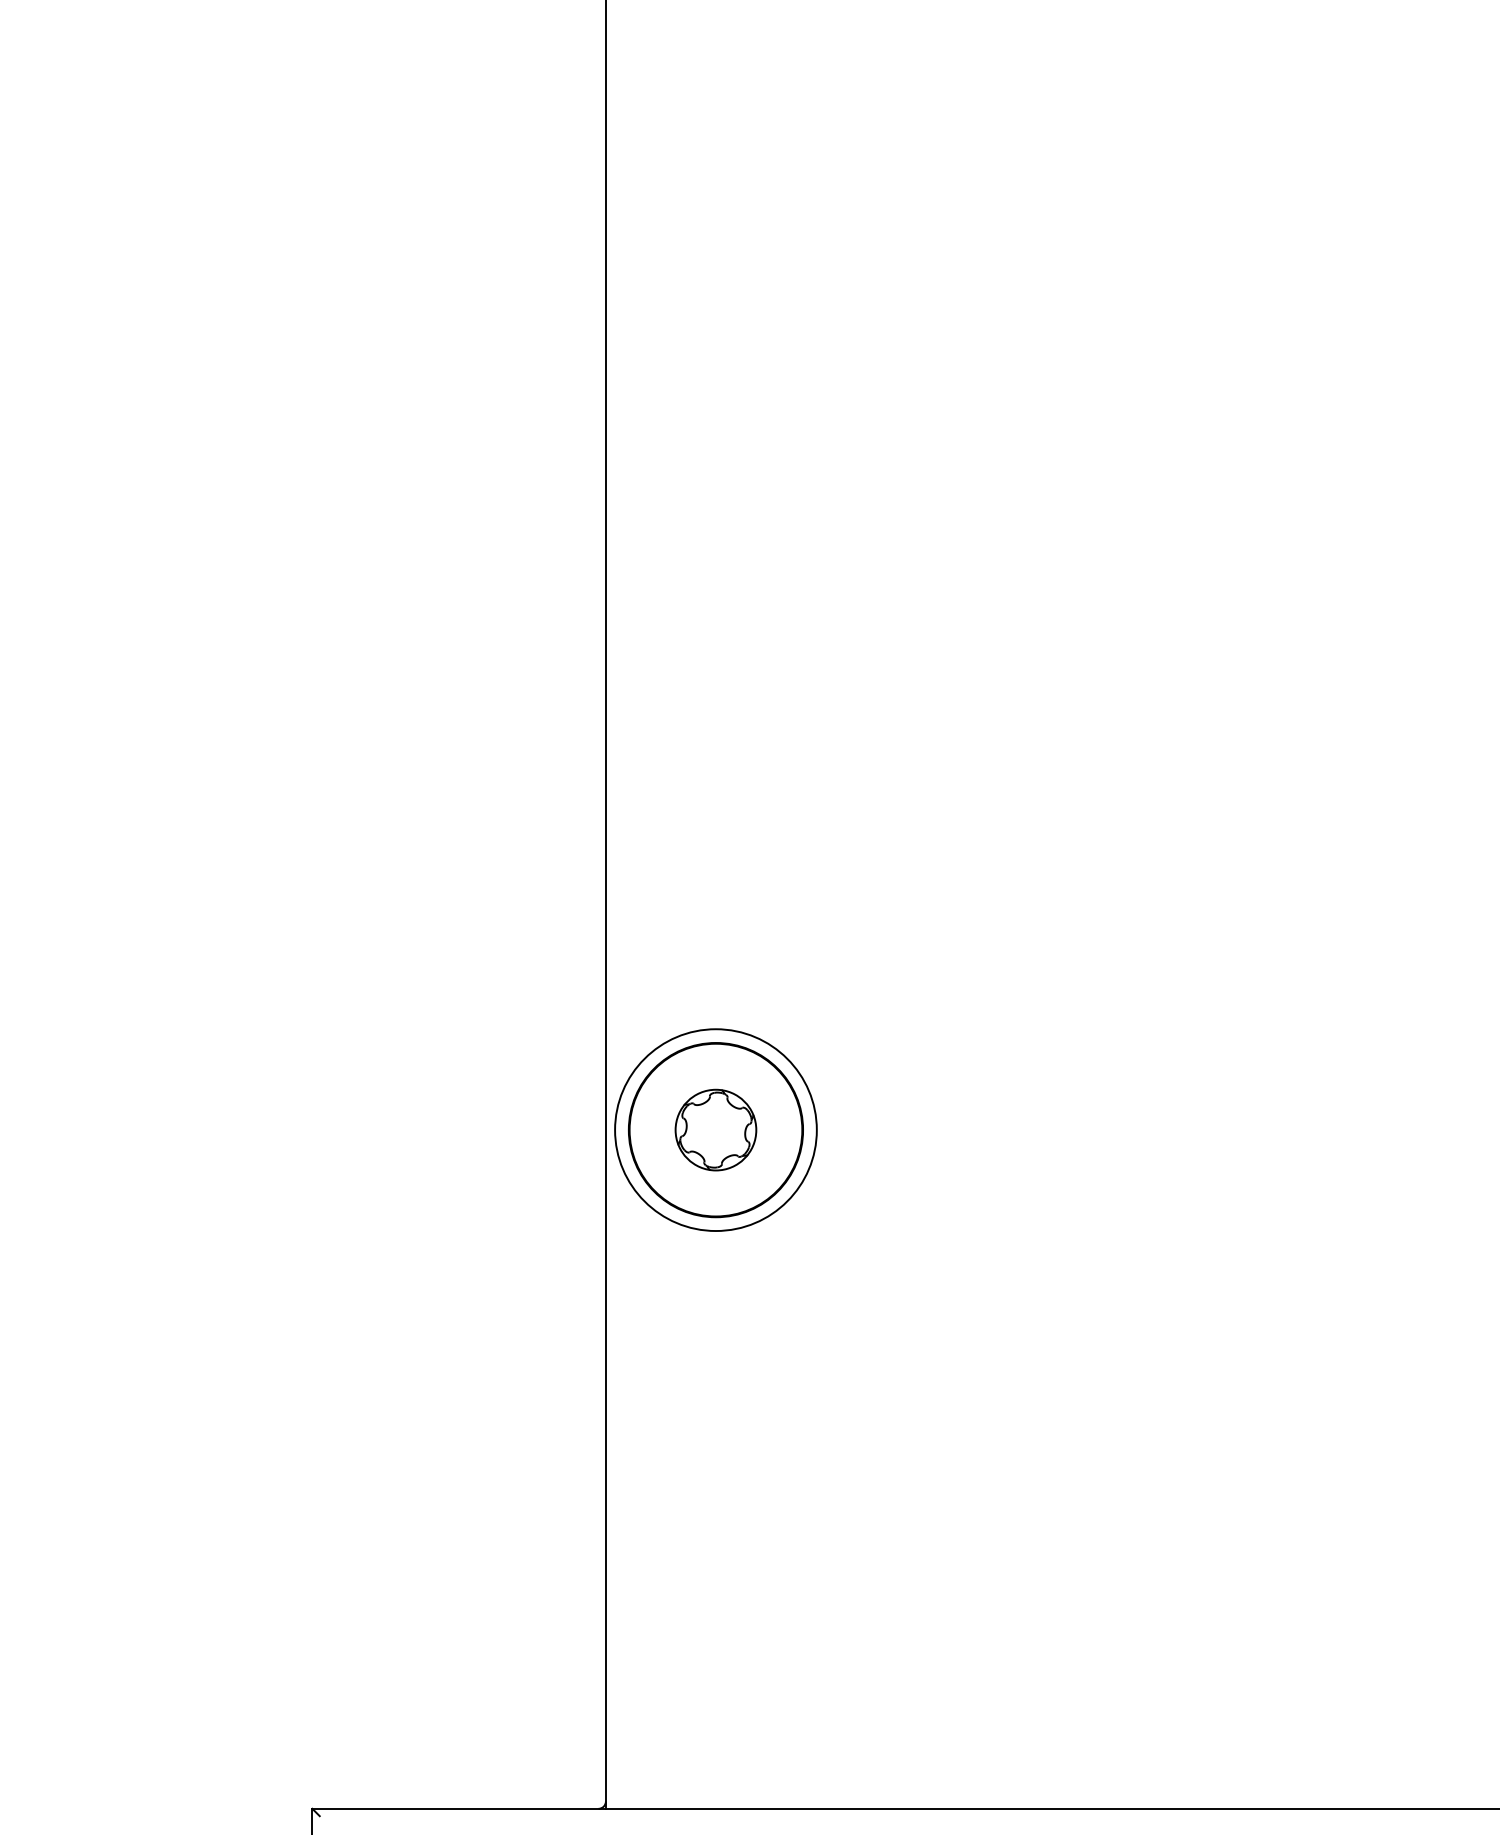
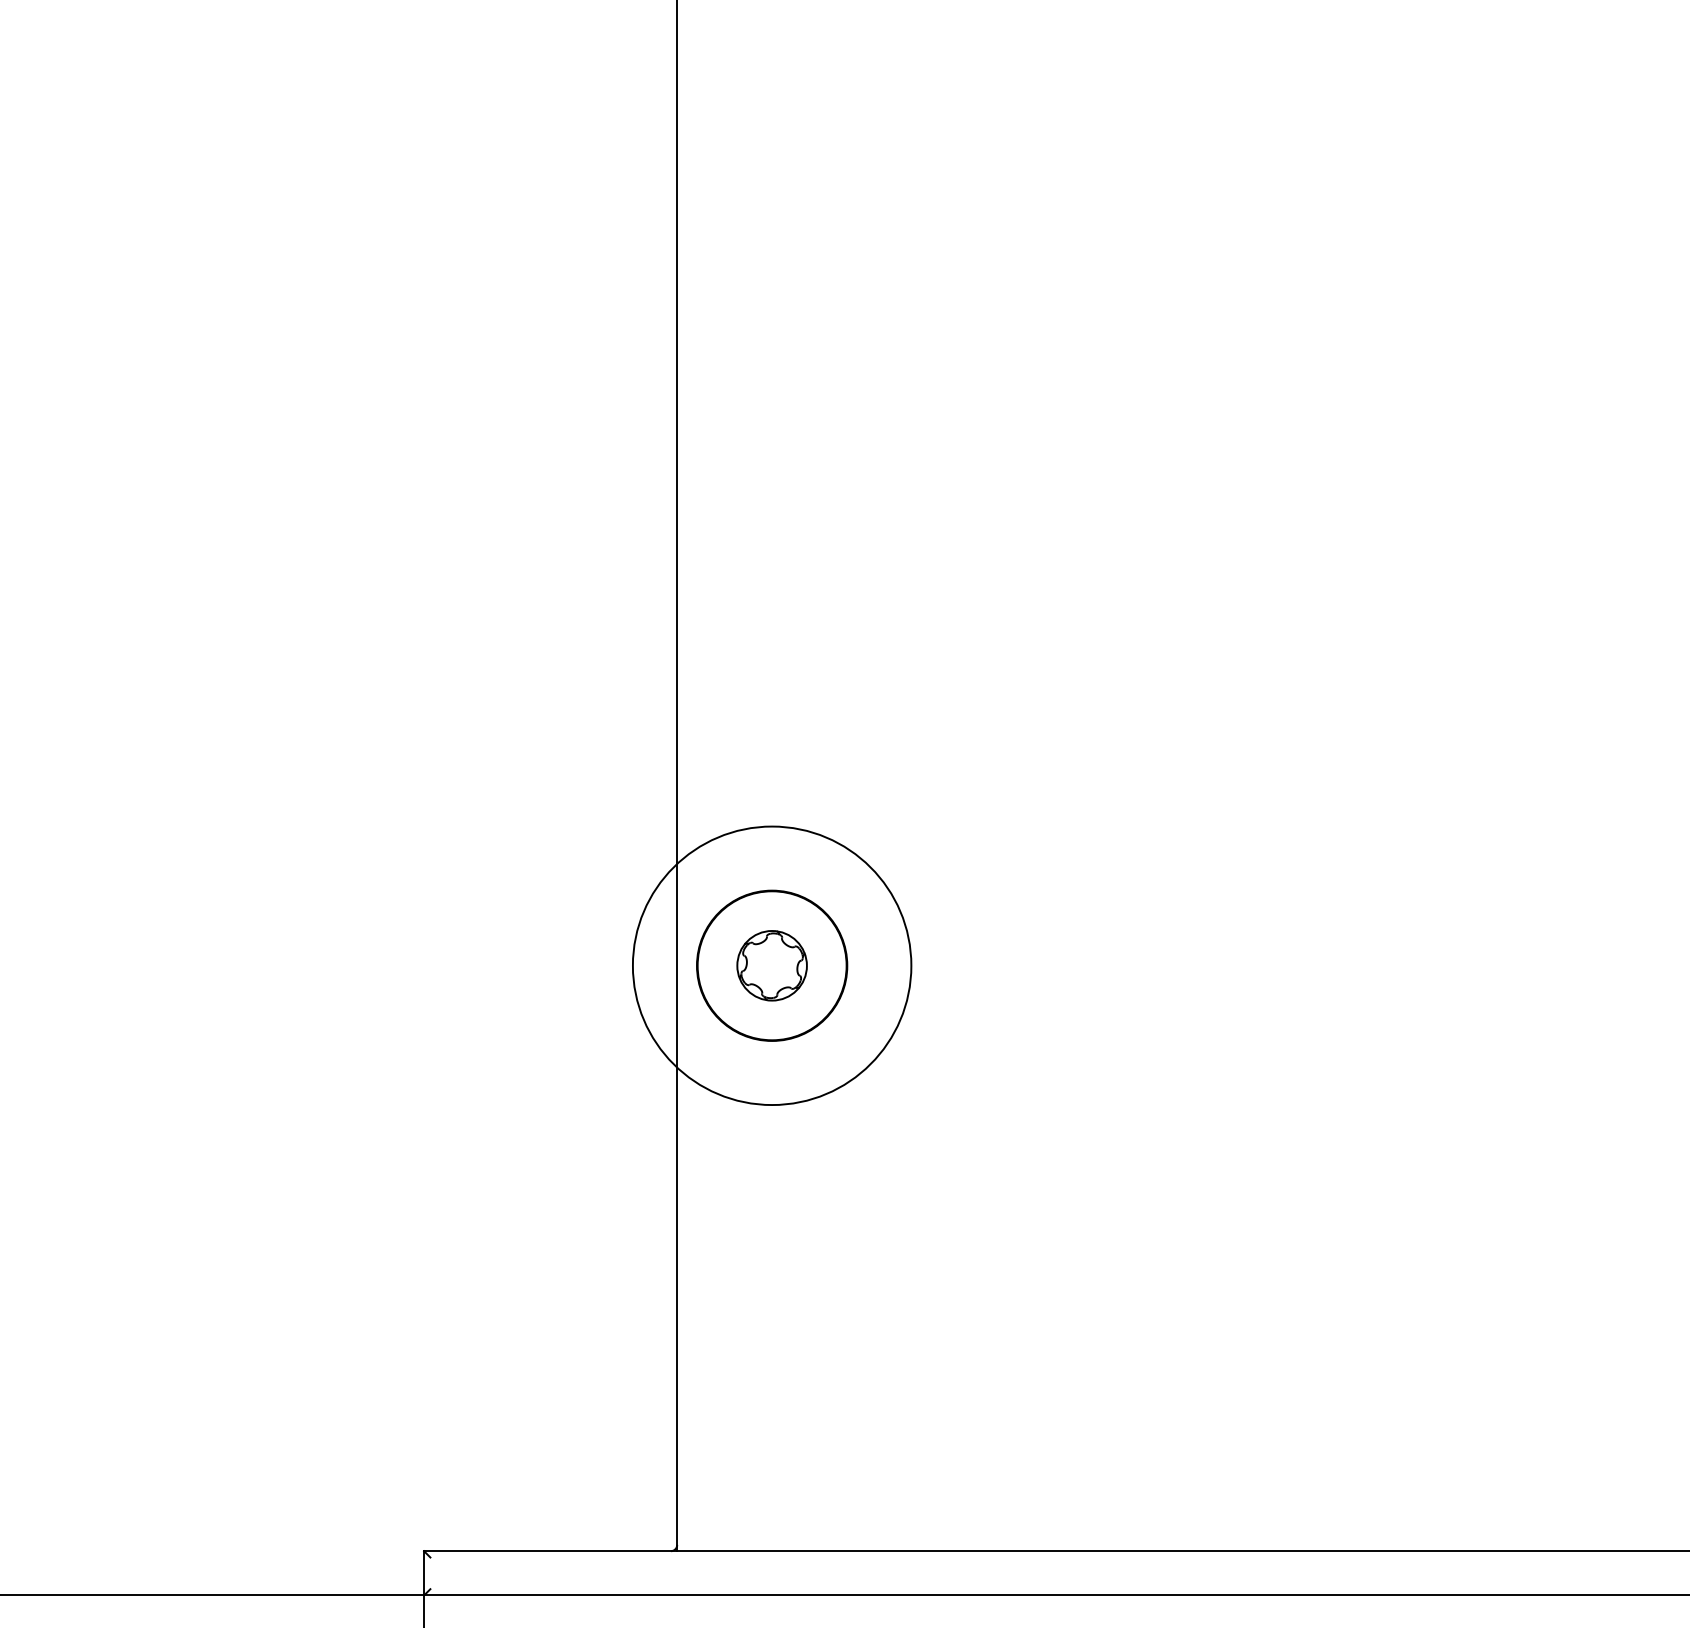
circle: (716, 1129) -> (772, 965), size x1.6

